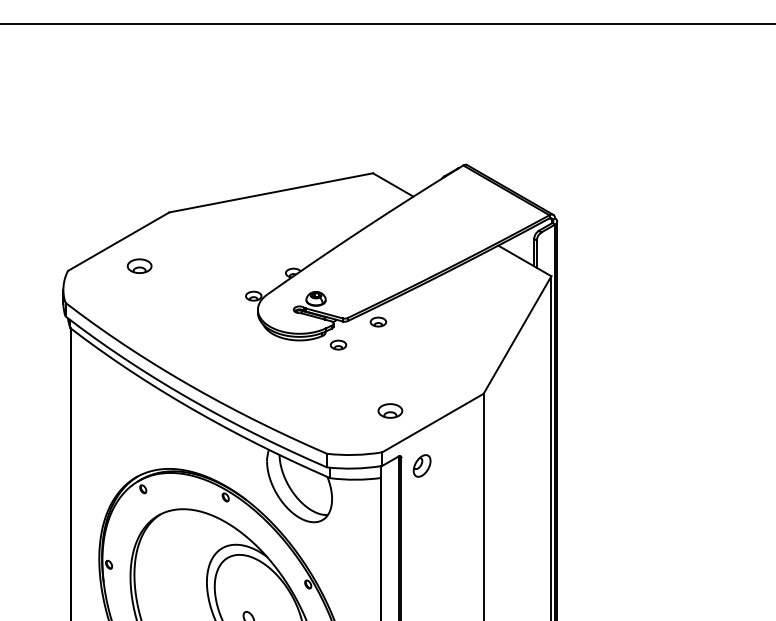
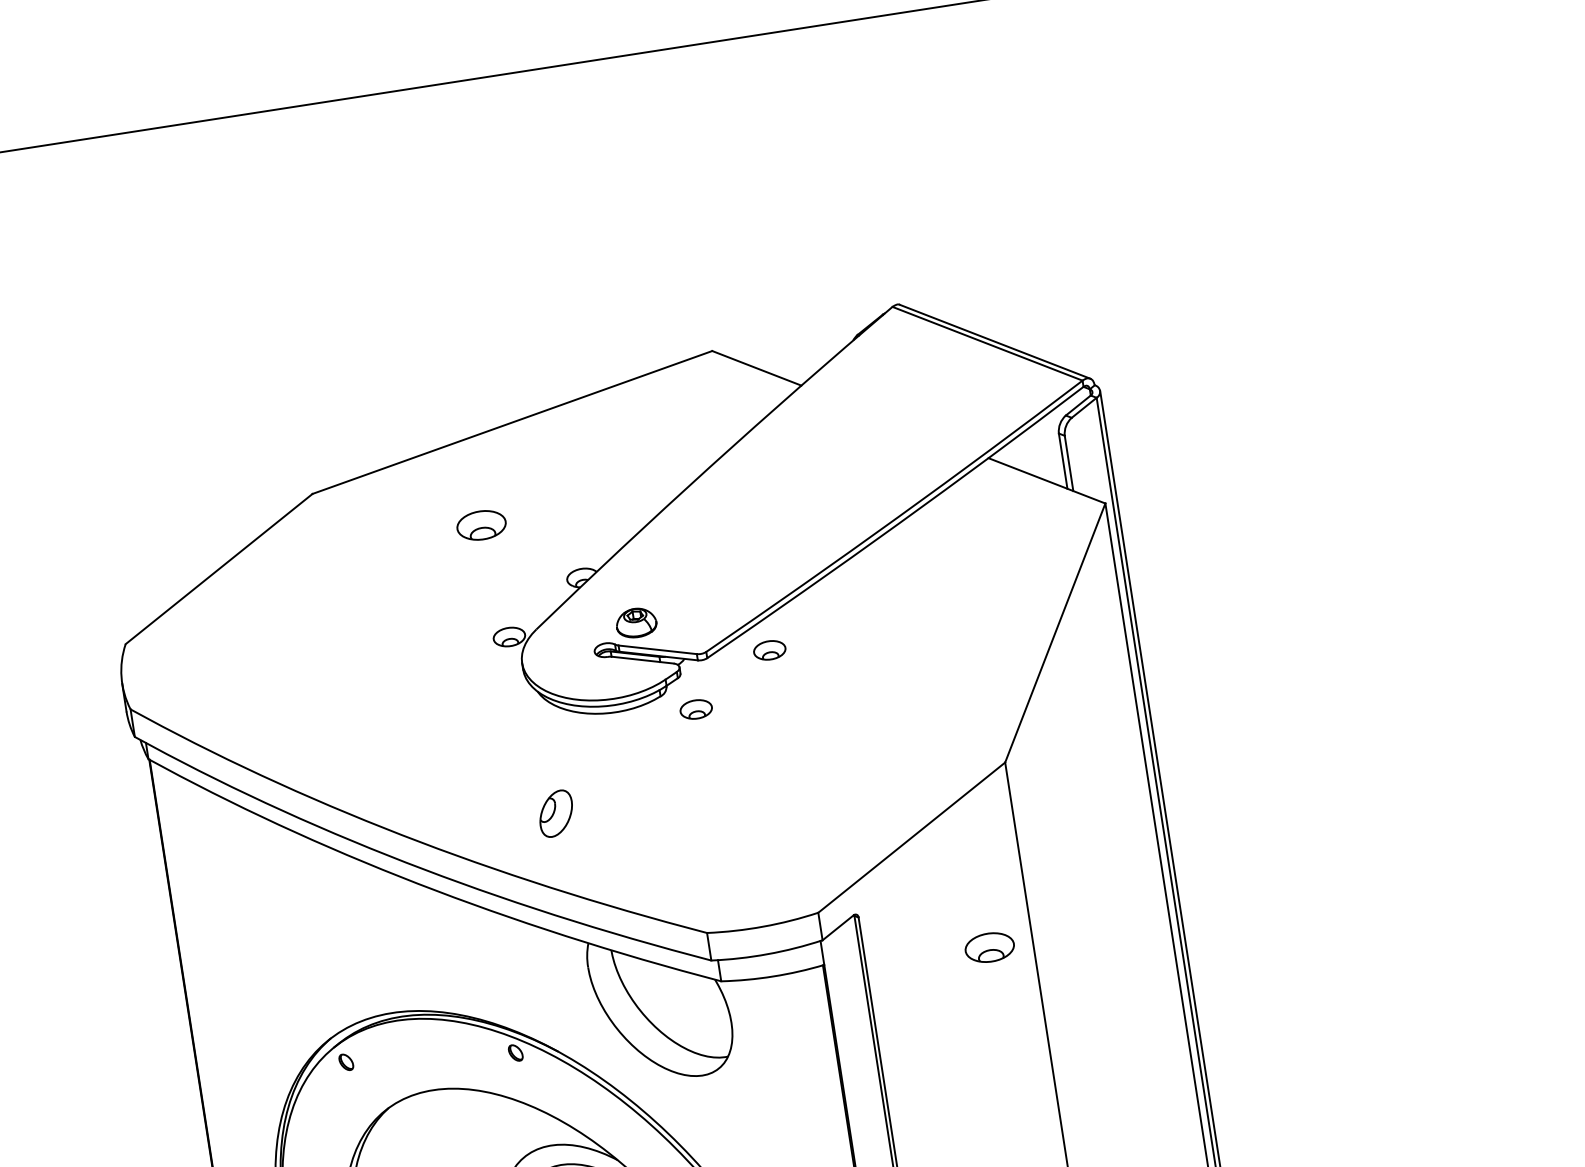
part: (139, 265) -> (481, 523), moved
part: (390, 410) -> (989, 946), moved
part: (421, 465) -> (554, 812), moved

